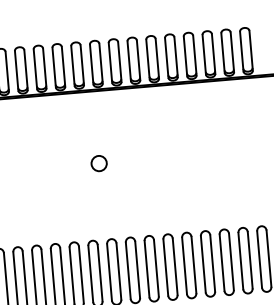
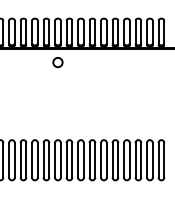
circle: (98, 163) -> (57, 62), moved

